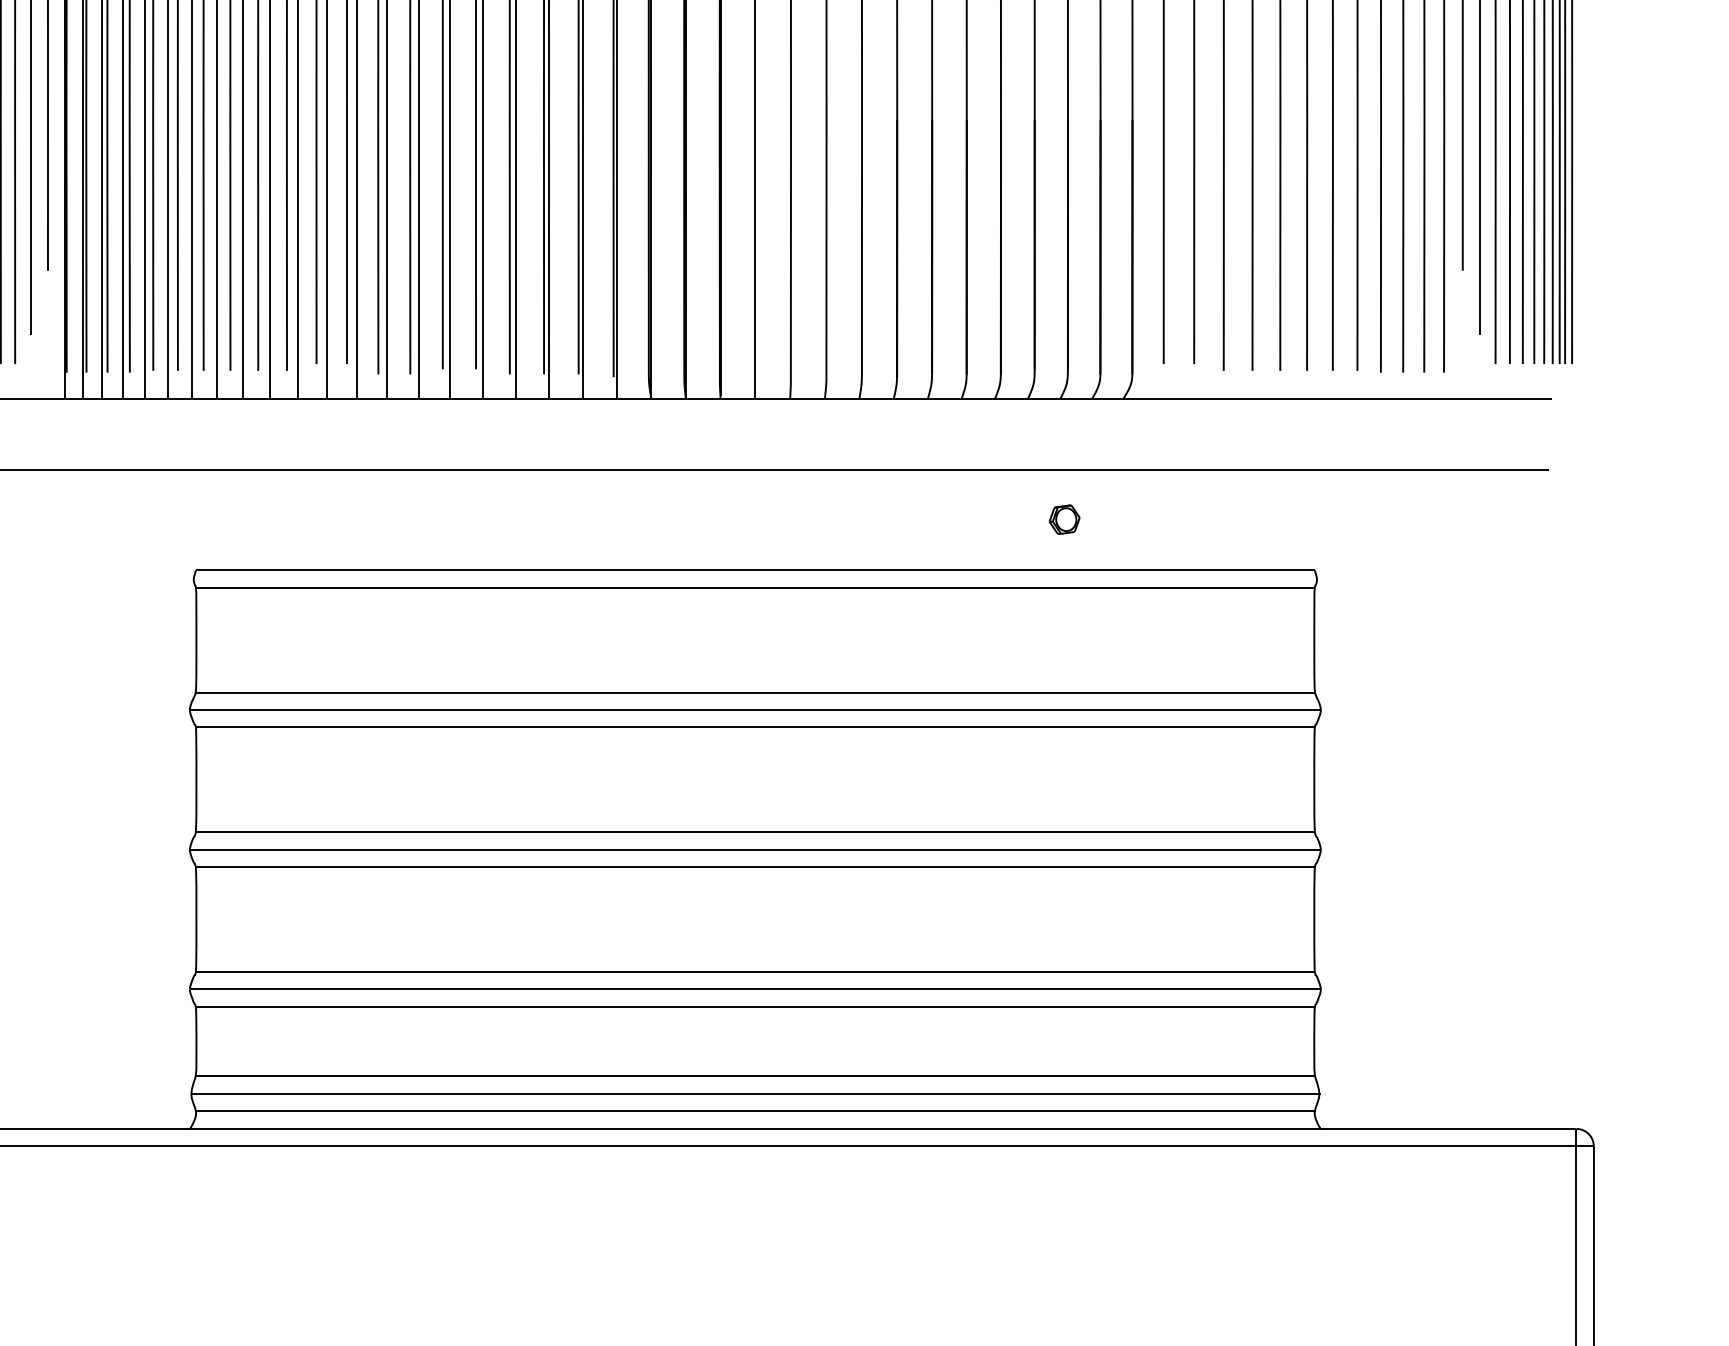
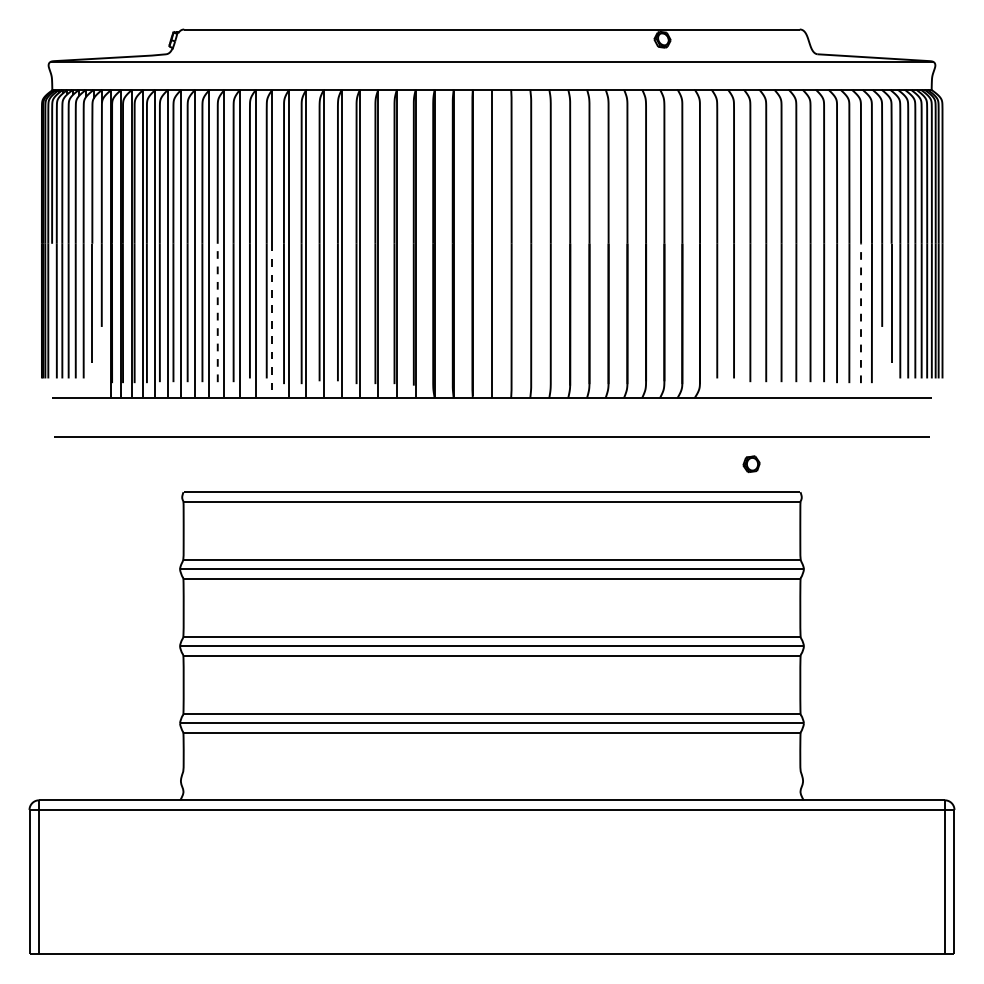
line: (257, 244) -> (217, 312), solid -> dashed
line: (1425, 246) -> (861, 313), solid -> dashed
line: (357, 259) -> (272, 320), solid -> dashed
part: (1064, 520) -> (751, 464), moved
line: (754, 1076) -> (491, 771), removed
line: (756, 1092) -> (492, 780), removed
line: (754, 1111) -> (491, 790), removed

